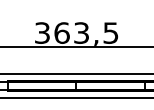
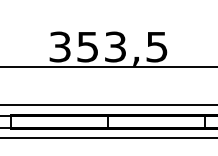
text: (61, 32) -> (87, 46), 363,5 -> 353,5

